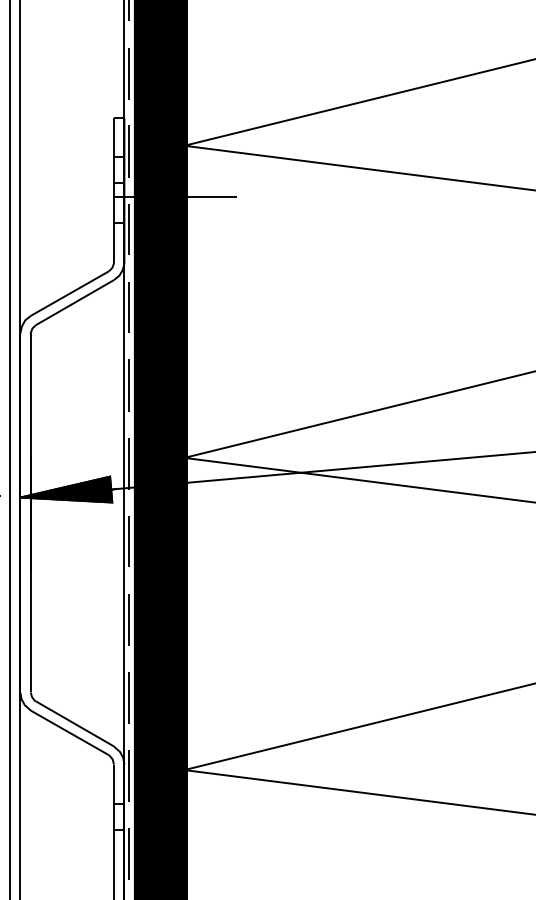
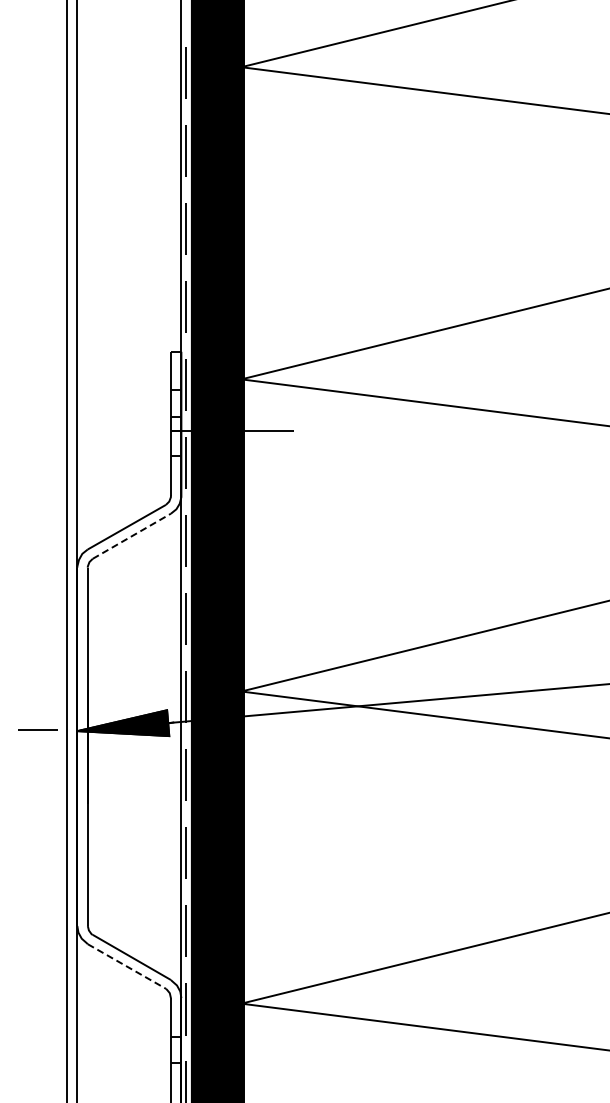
line: (75, 302) -> (132, 536), solid -> dashed
line: (69, 732) -> (126, 966), solid -> dashed

